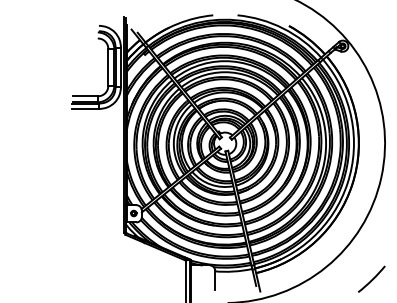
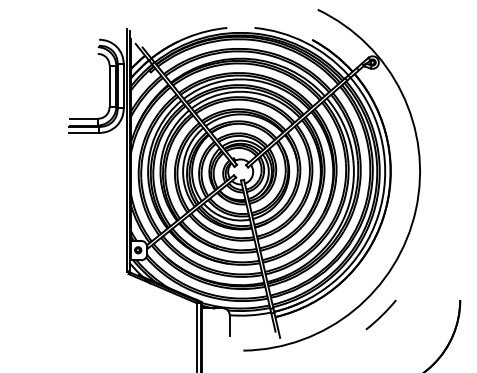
line: (372, 278) -> (381, 314), moved

